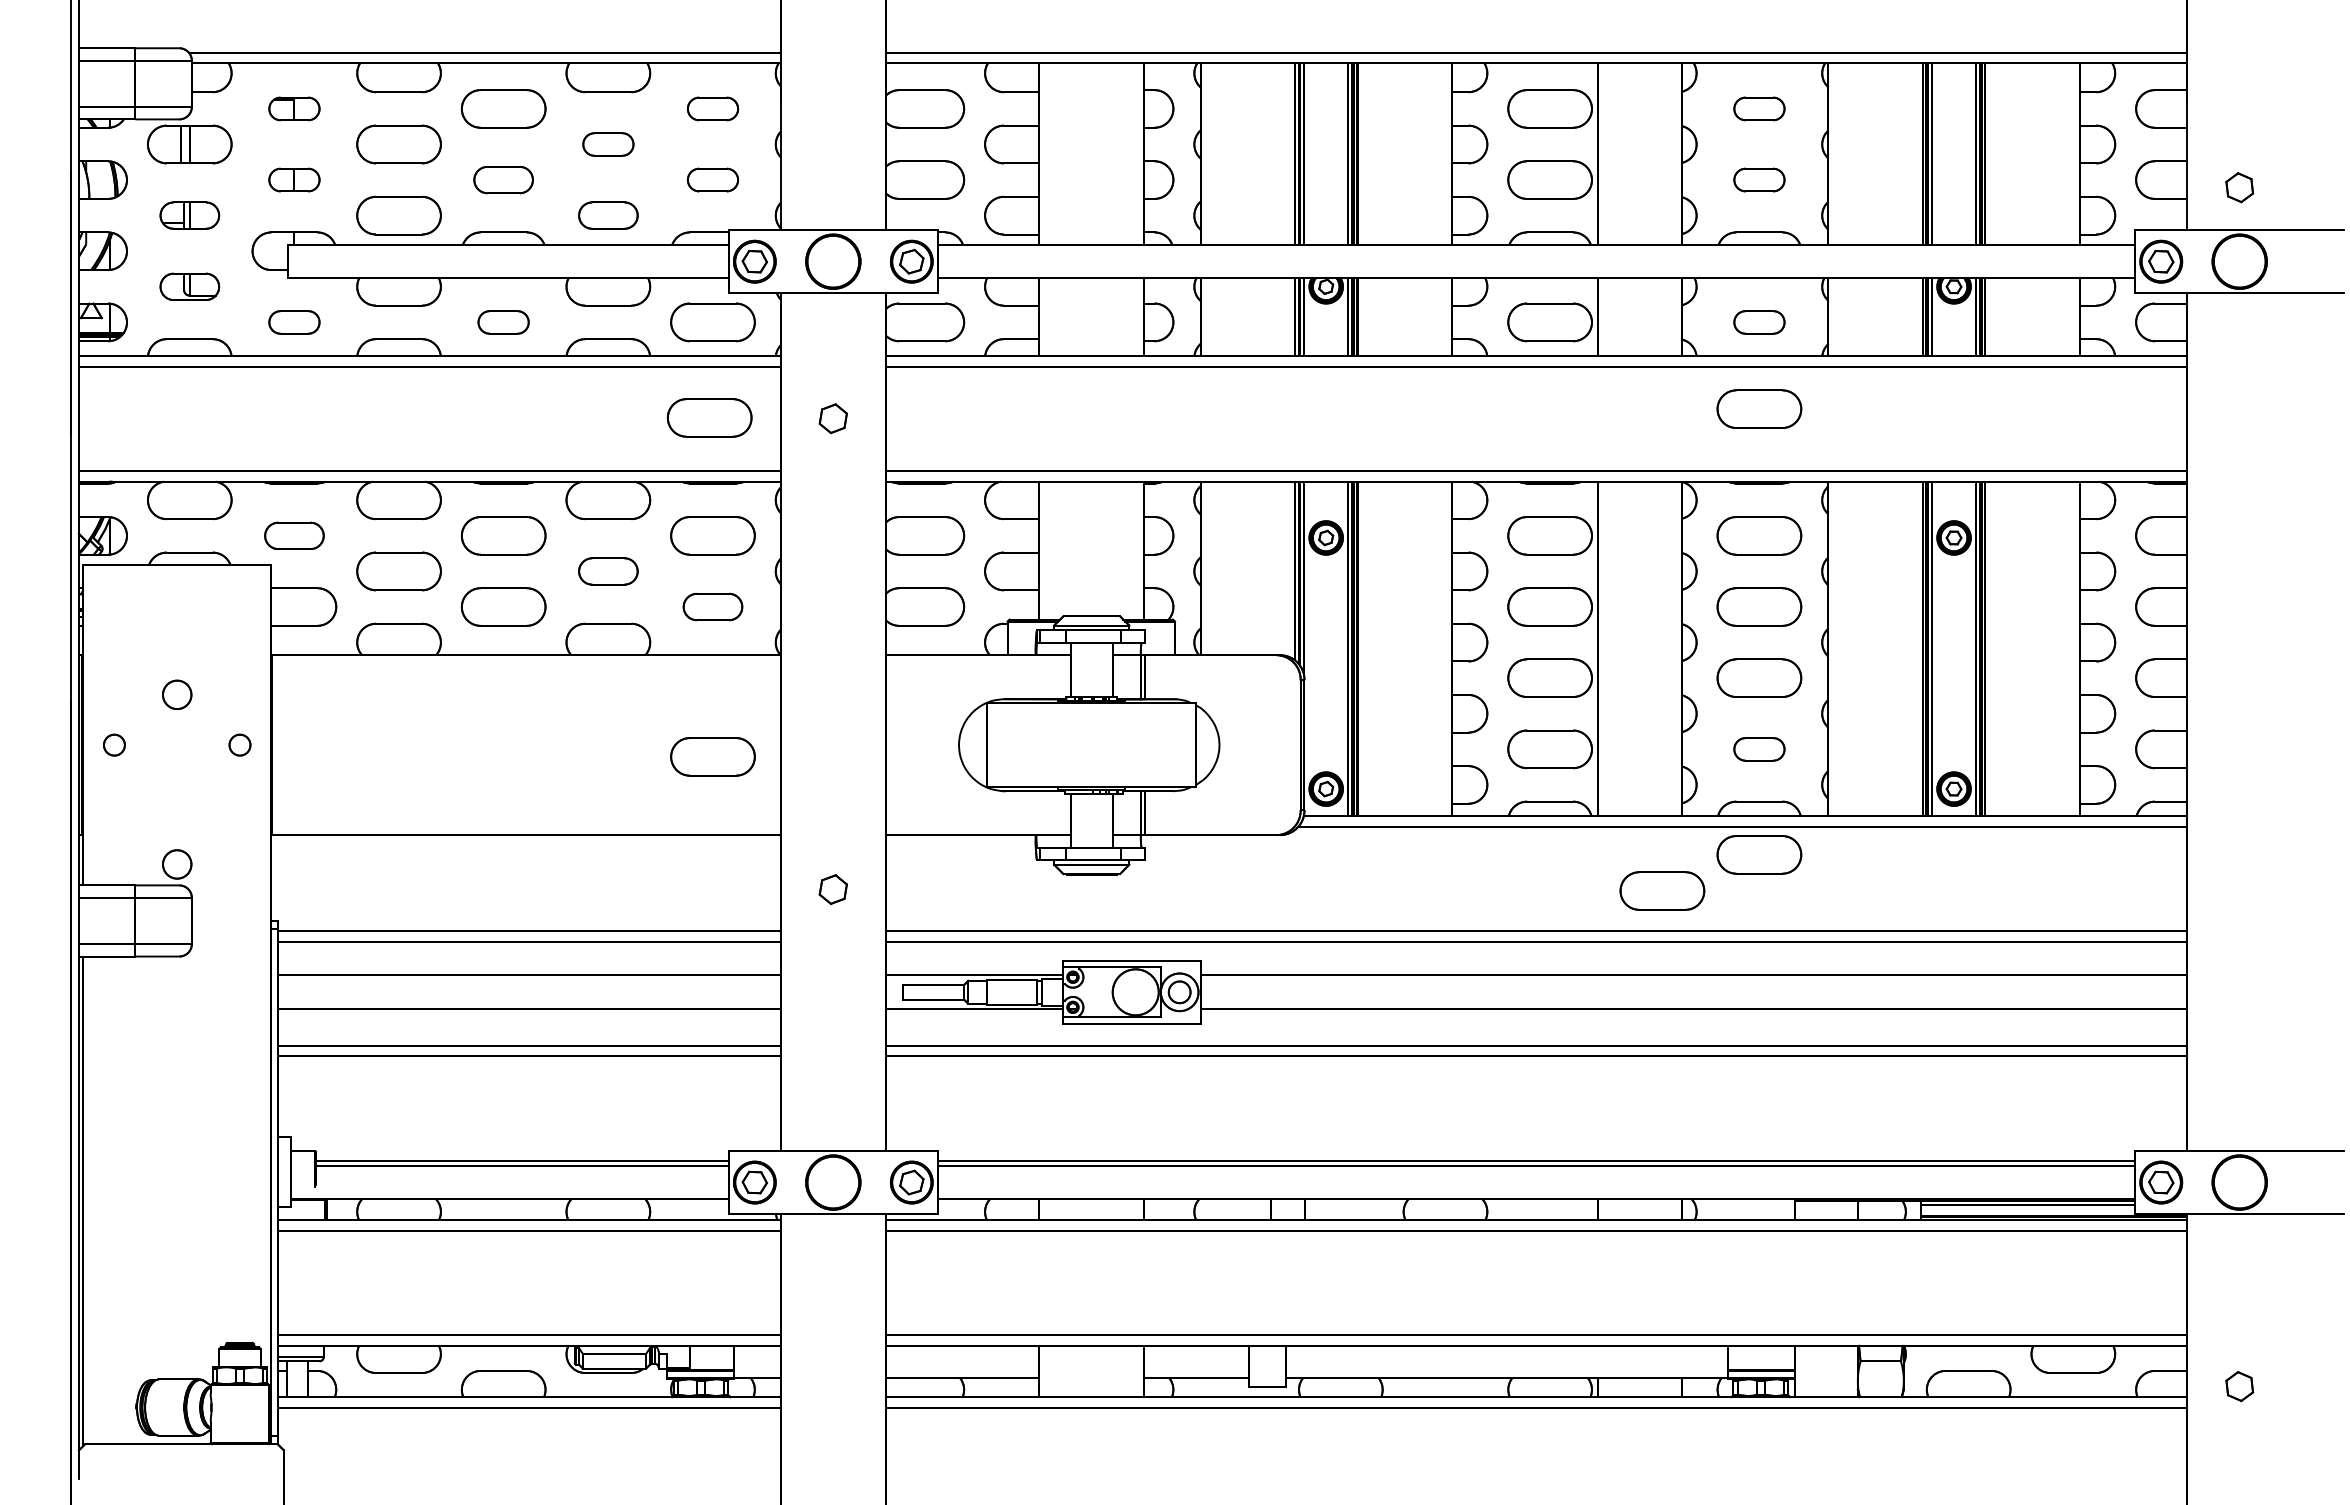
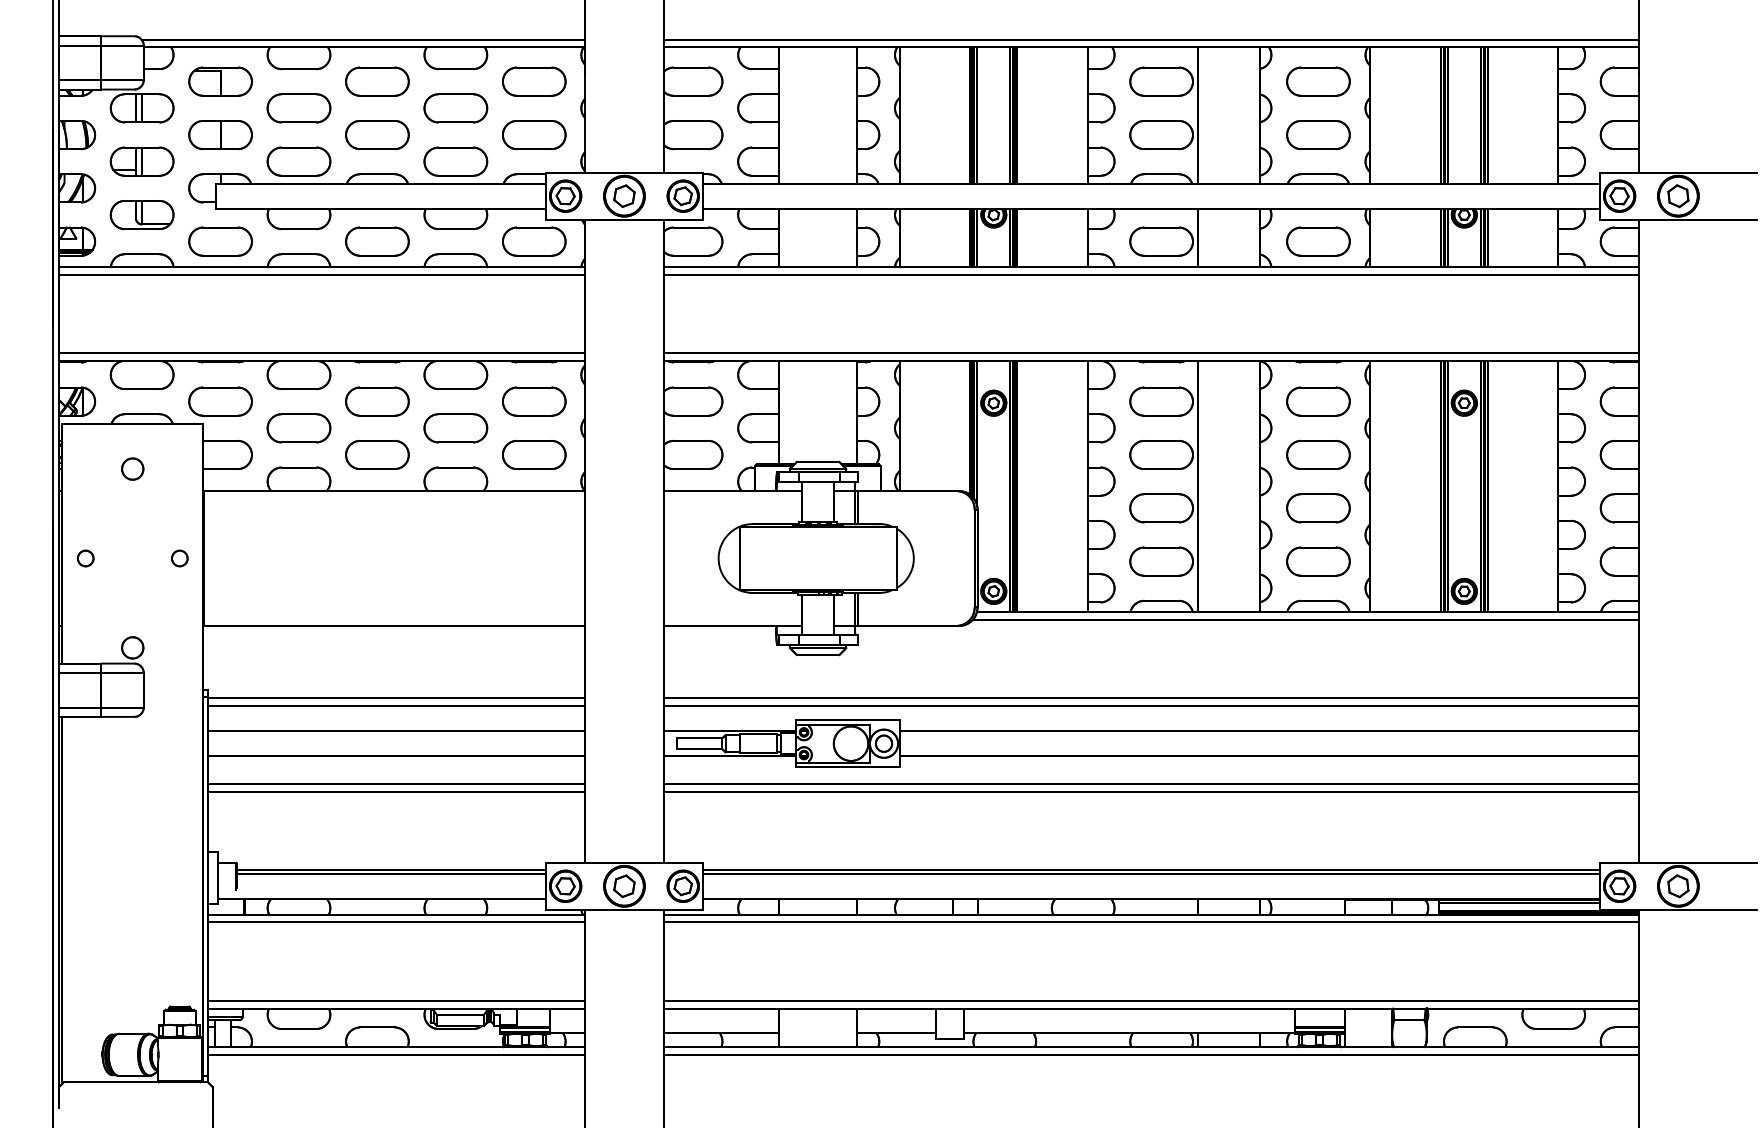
part: (294, 108) -> (220, 81), size x1.67
part: (712, 108) -> (533, 81), size x1.67
part: (1759, 108) -> (1318, 81), size x1.67
part: (608, 144) -> (455, 108), size x1.67
part: (294, 179) -> (220, 134), size x1.67
part: (503, 179) -> (377, 134), size x1.43
part: (712, 179) -> (533, 134), size x1.67
part: (1759, 179) -> (1318, 134), size x1.67
part: (2239, 187) -> (1678, 196), moved
part: (189, 215) -> (141, 161), size x1.43
part: (608, 215) -> (455, 161), size x1.43
part: (189, 286) -> (141, 214), size x1.43
part: (294, 322) -> (220, 241), size x1.67
part: (503, 322) -> (377, 241), size x1.67
part: (1759, 322) -> (1318, 241), size x1.67
part: (1759, 408) -> (1318, 306), removed
part: (709, 417) -> (531, 312), removed
part: (832, 418) -> (623, 196), moved
part: (294, 535) -> (220, 401), size x1.43
part: (608, 571) -> (455, 428), size x1.43
part: (712, 606) -> (533, 454), size x1.43
circle: (177, 694) -> (132, 468), moved
part: (1759, 749) -> (1318, 561), size x1.67
part: (712, 756) -> (533, 566), removed
part: (1759, 854) -> (1318, 640), removed
part: (832, 889) -> (623, 886), moved
part: (1662, 890) -> (1245, 667), removed
part: (2239, 1386) -> (1678, 886), moved

